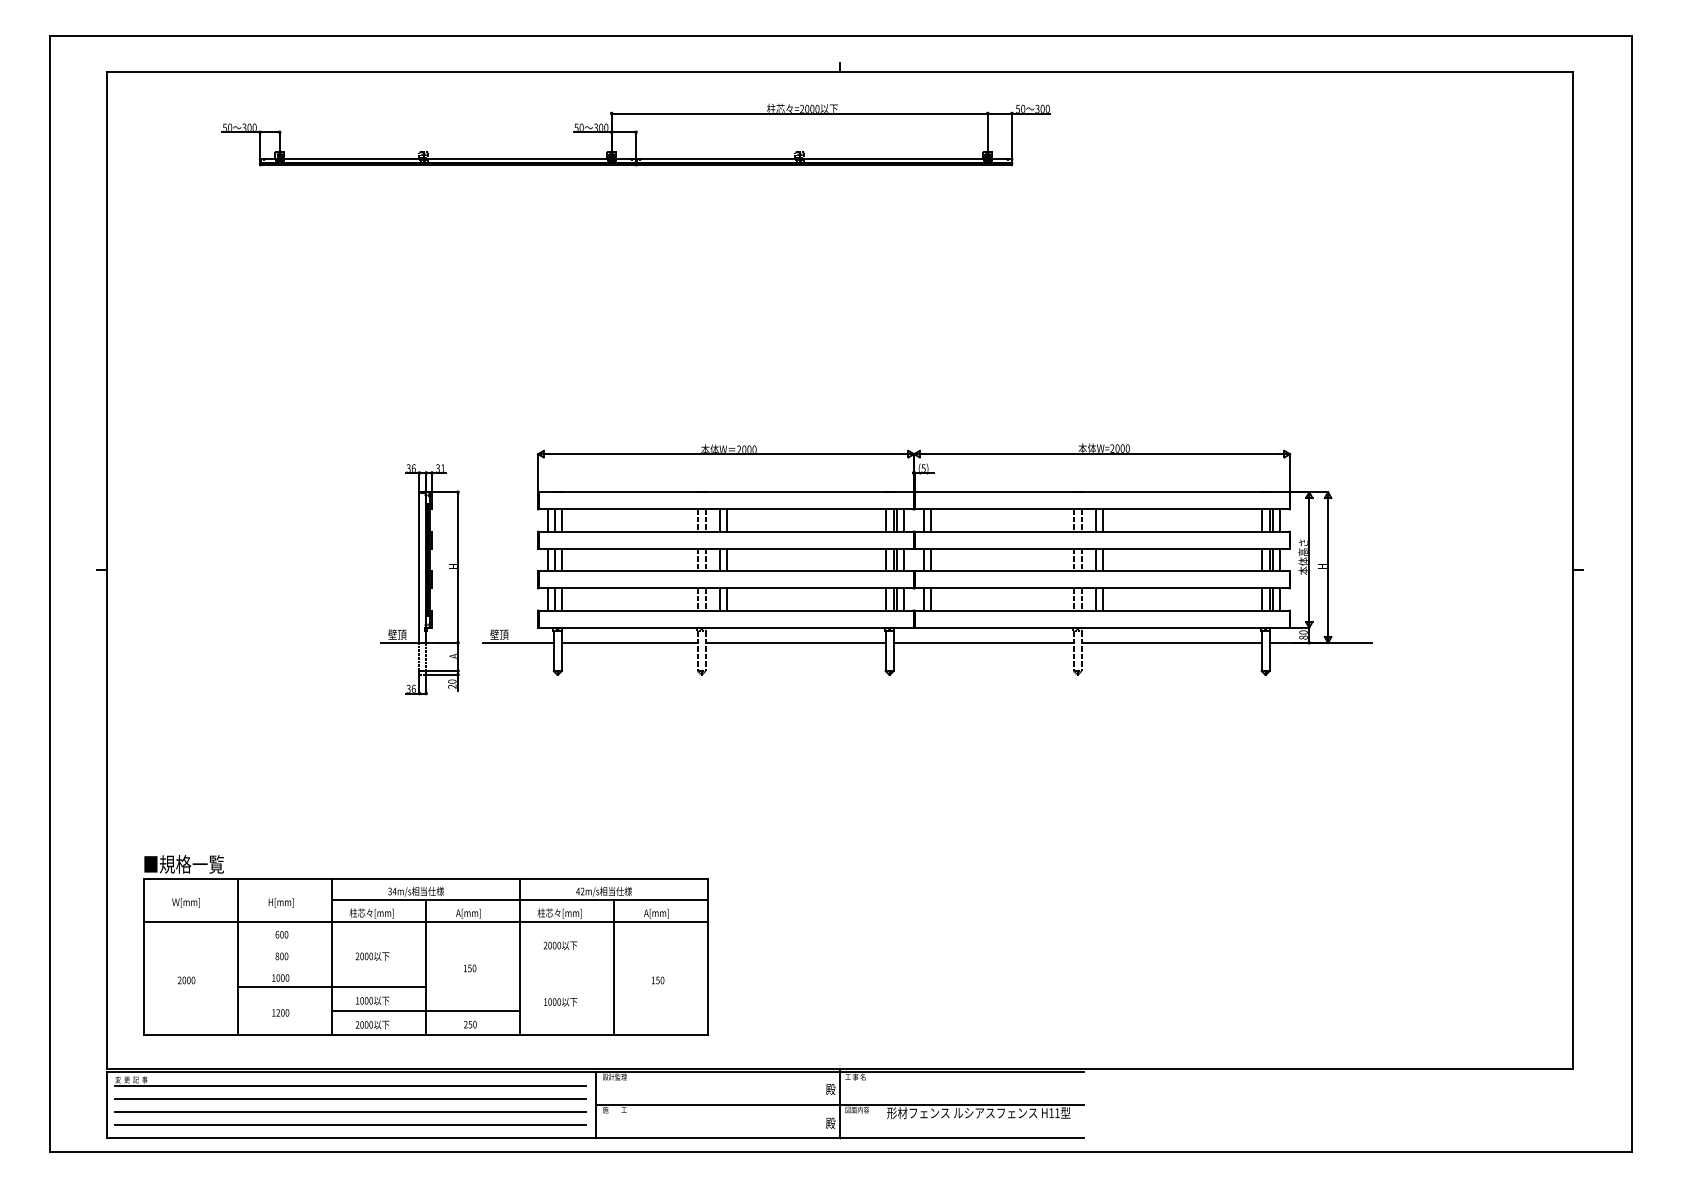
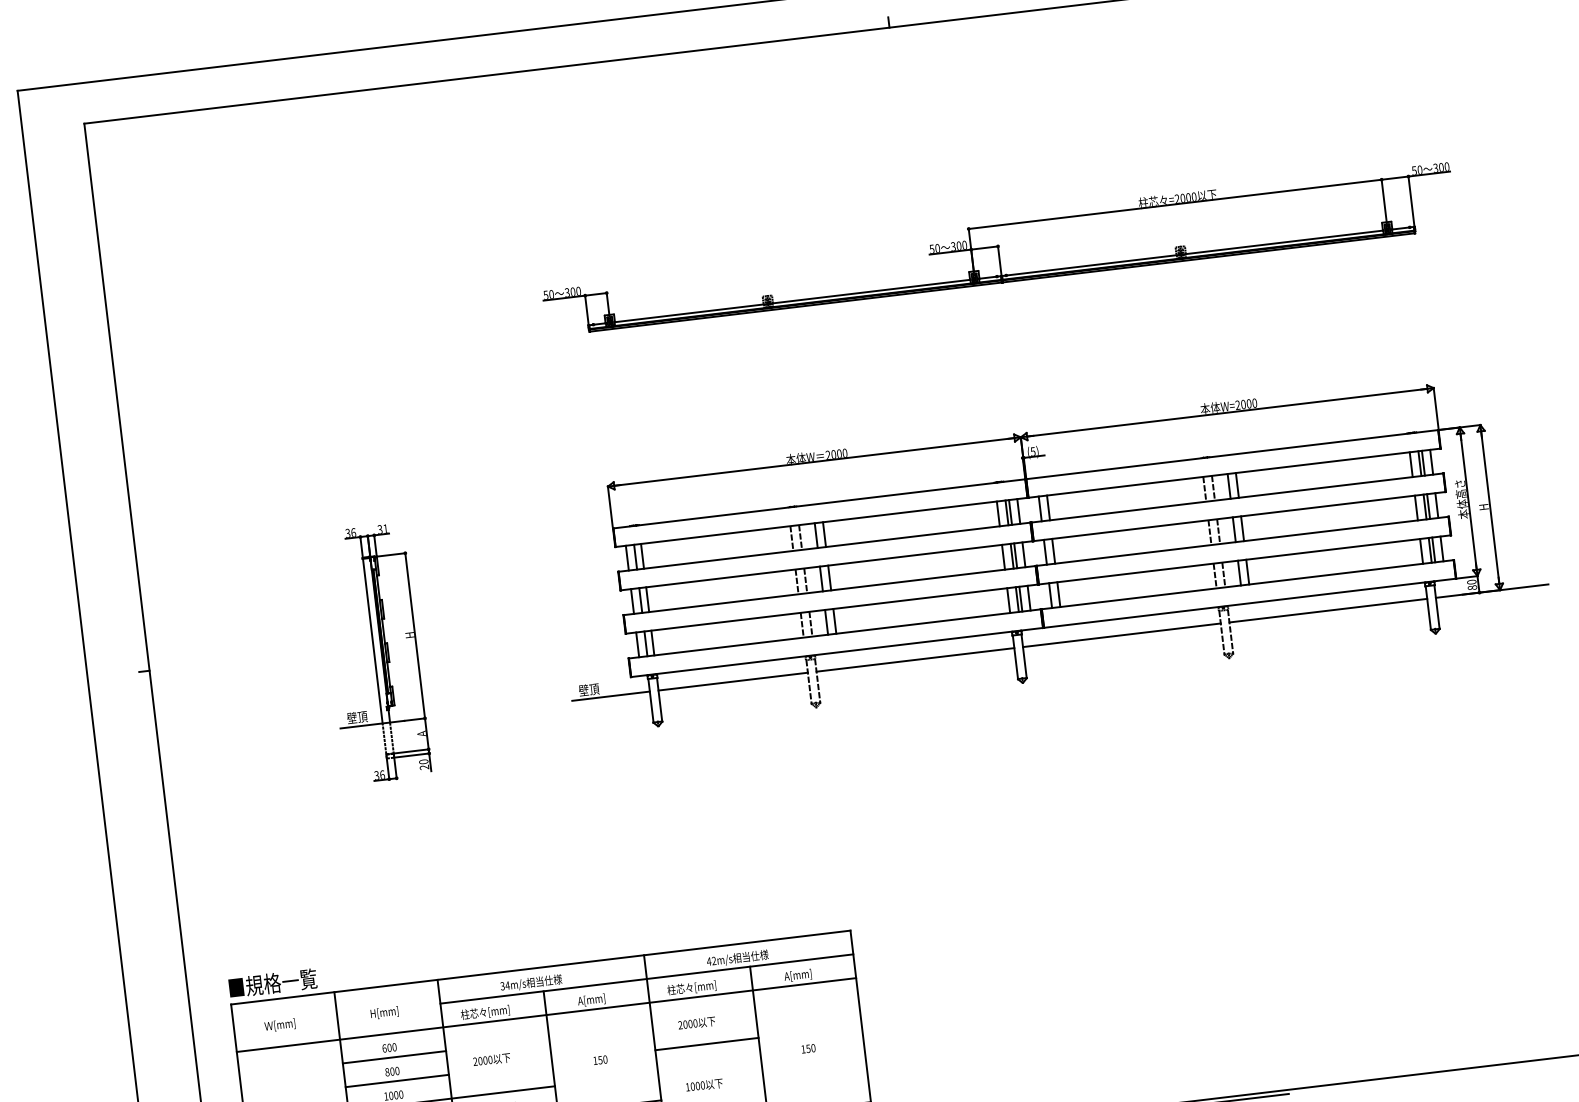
part: (635, 134) -> (997, 248), moved
part: (419, 579) -> (374, 653), moved
line: (285, 943) -> (394, 1056), added
line: (285, 965) -> (397, 1081), added
line: (567, 965) -> (707, 1044), added

